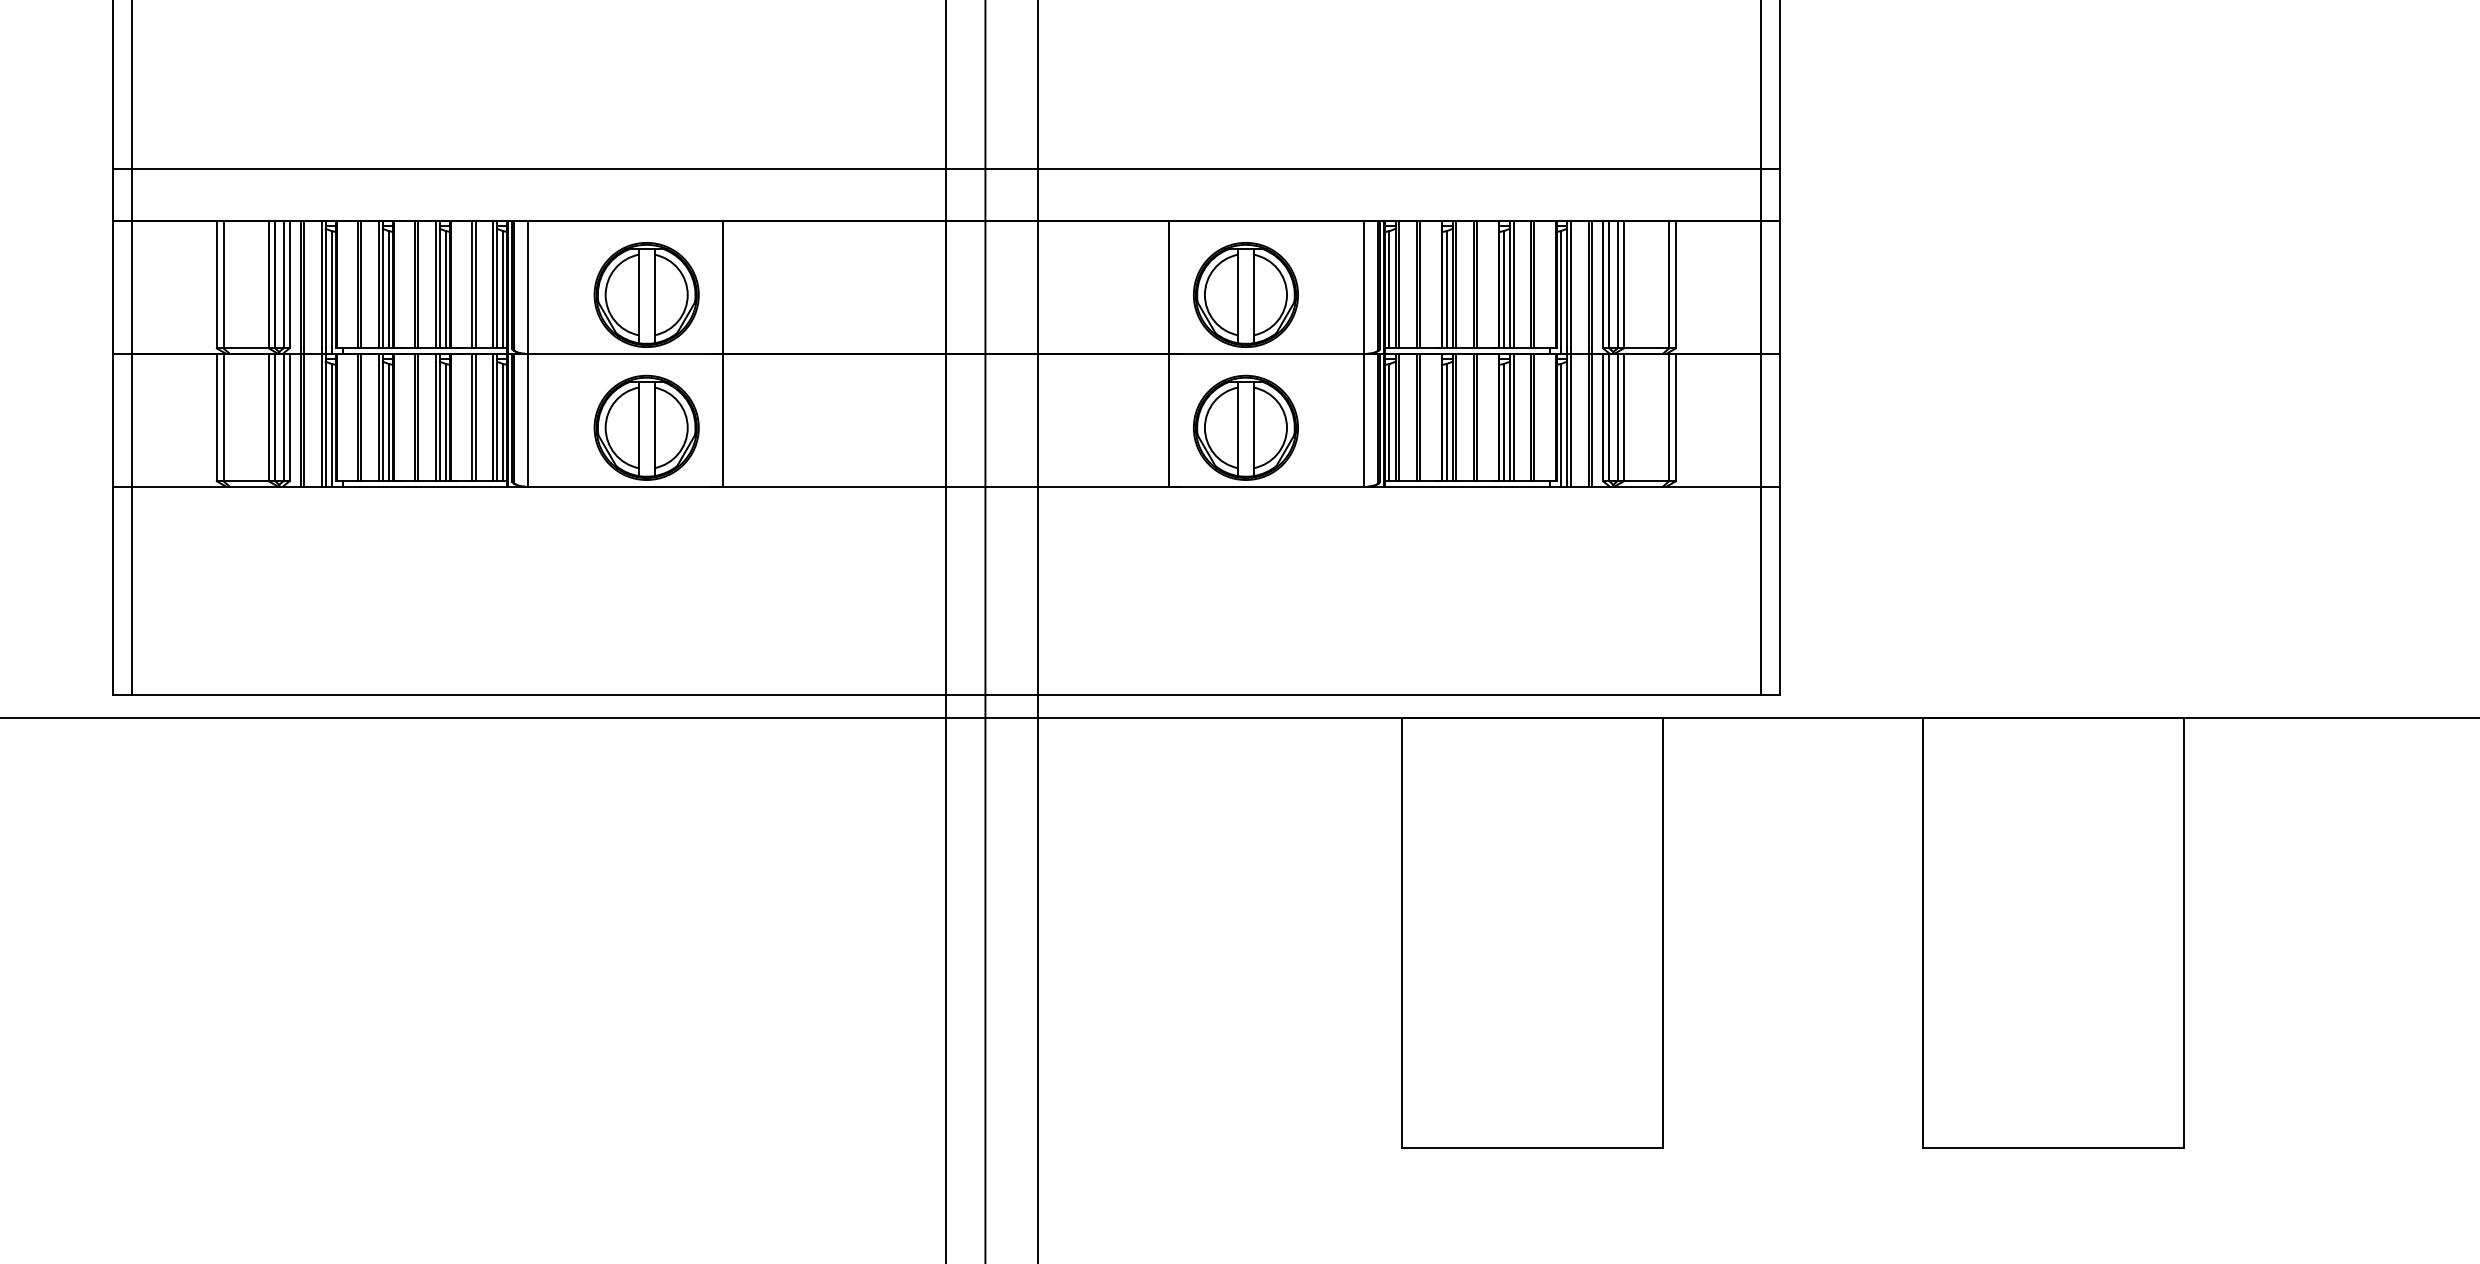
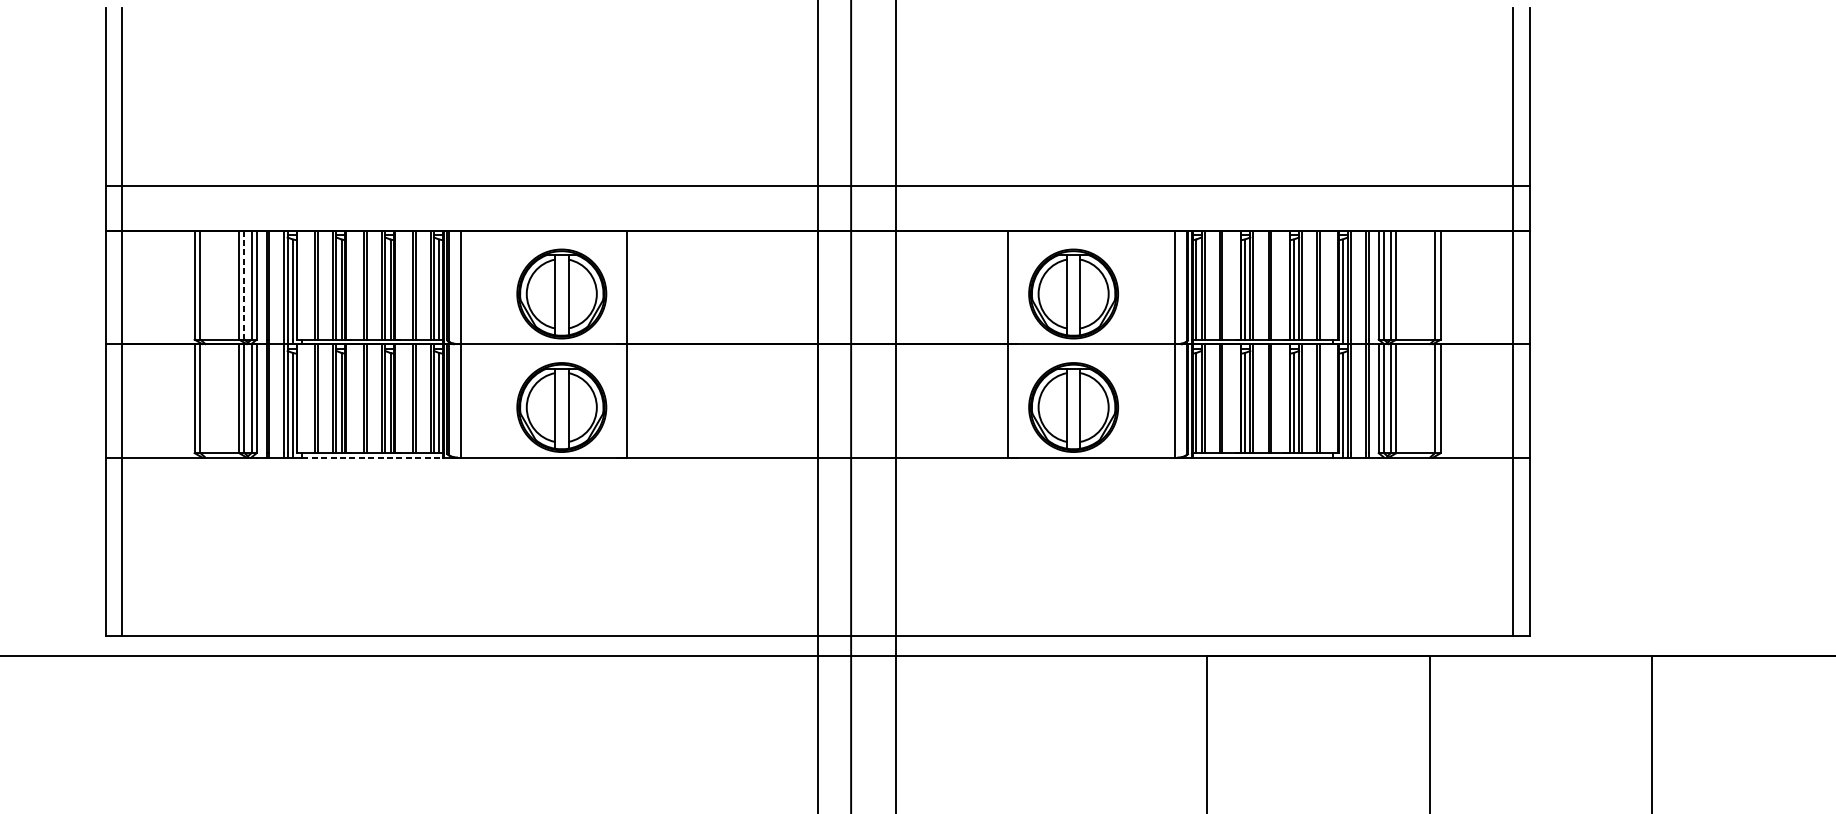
line: (274, 284) -> (243, 285), solid -> dashed
line: (425, 486) -> (372, 457), solid -> dashed

